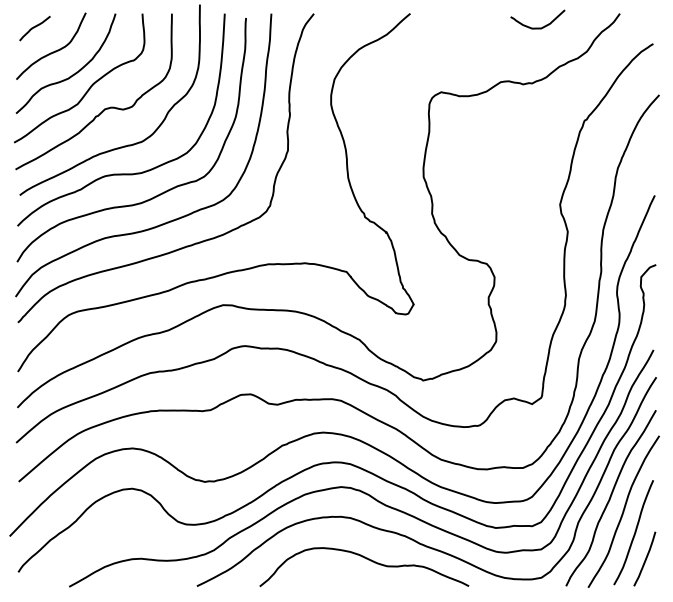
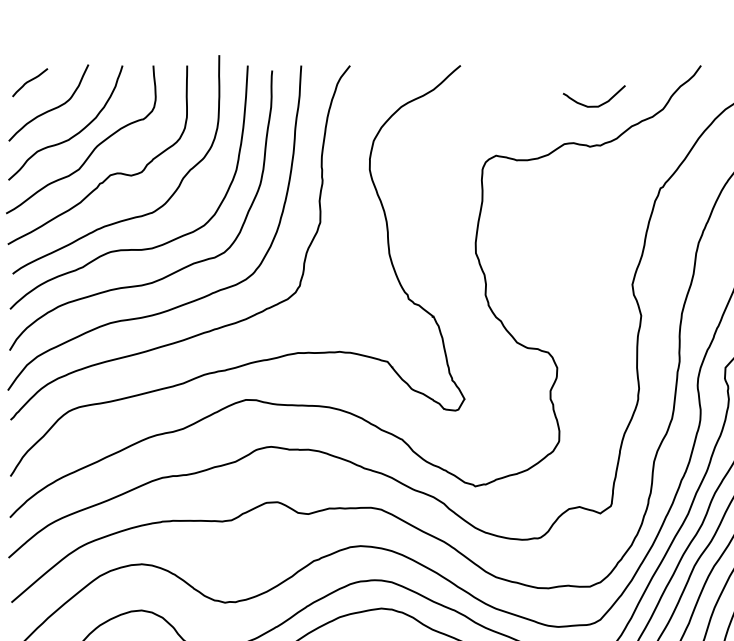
curve: (537, 27) -> (593, 105), moved

